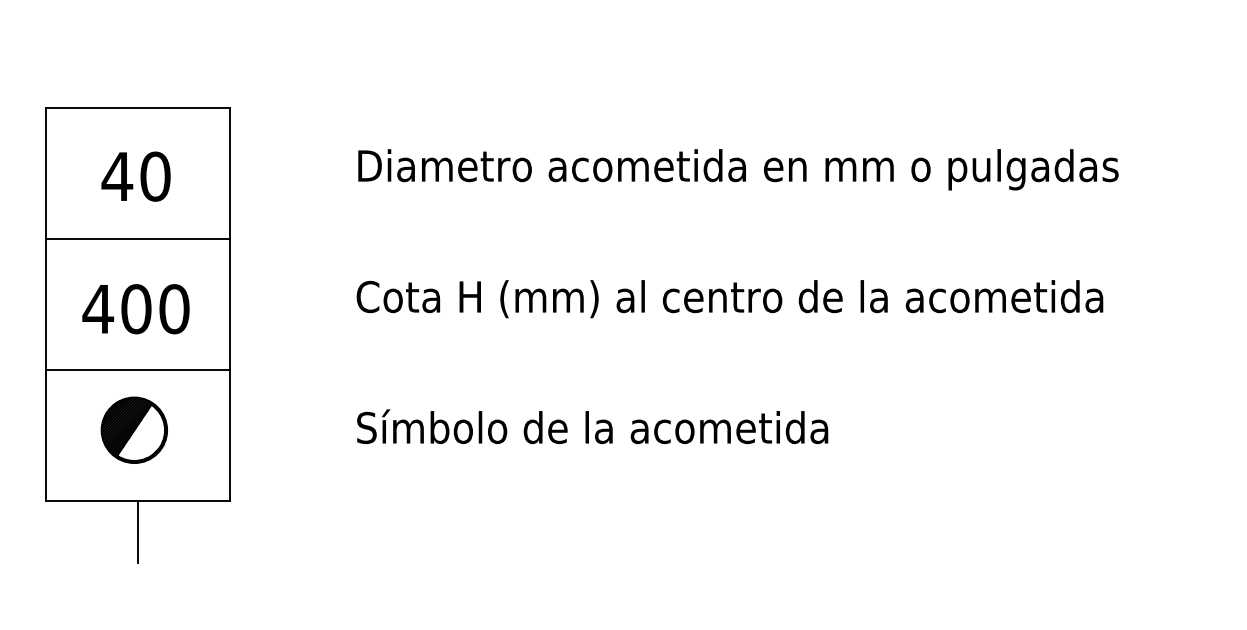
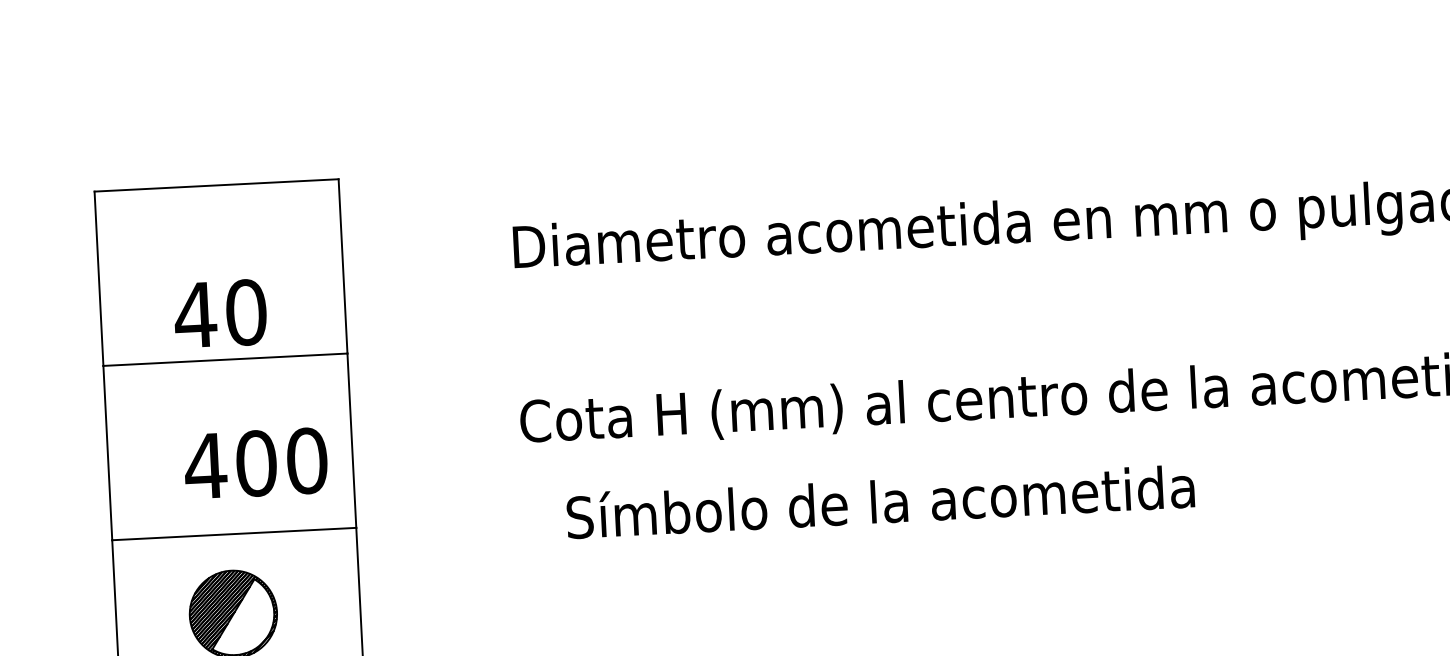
text: (135, 176) -> (219, 313), moved
text: (135, 309) -> (255, 463), moved
text: (592, 426) -> (880, 500), moved

